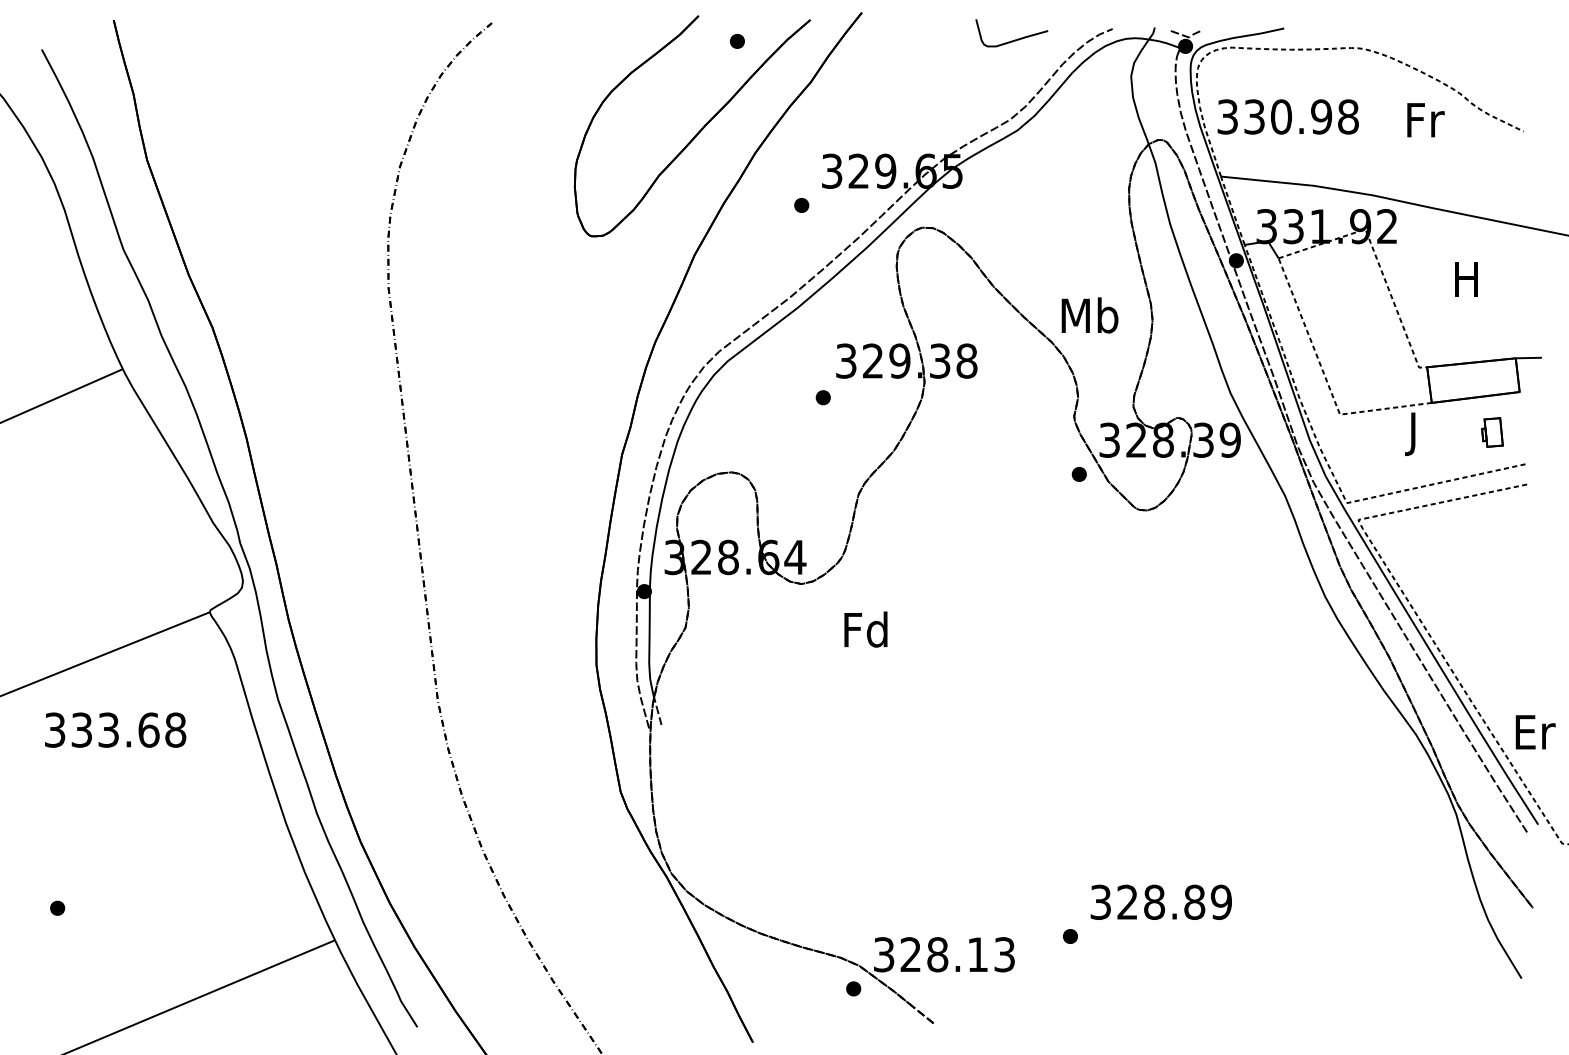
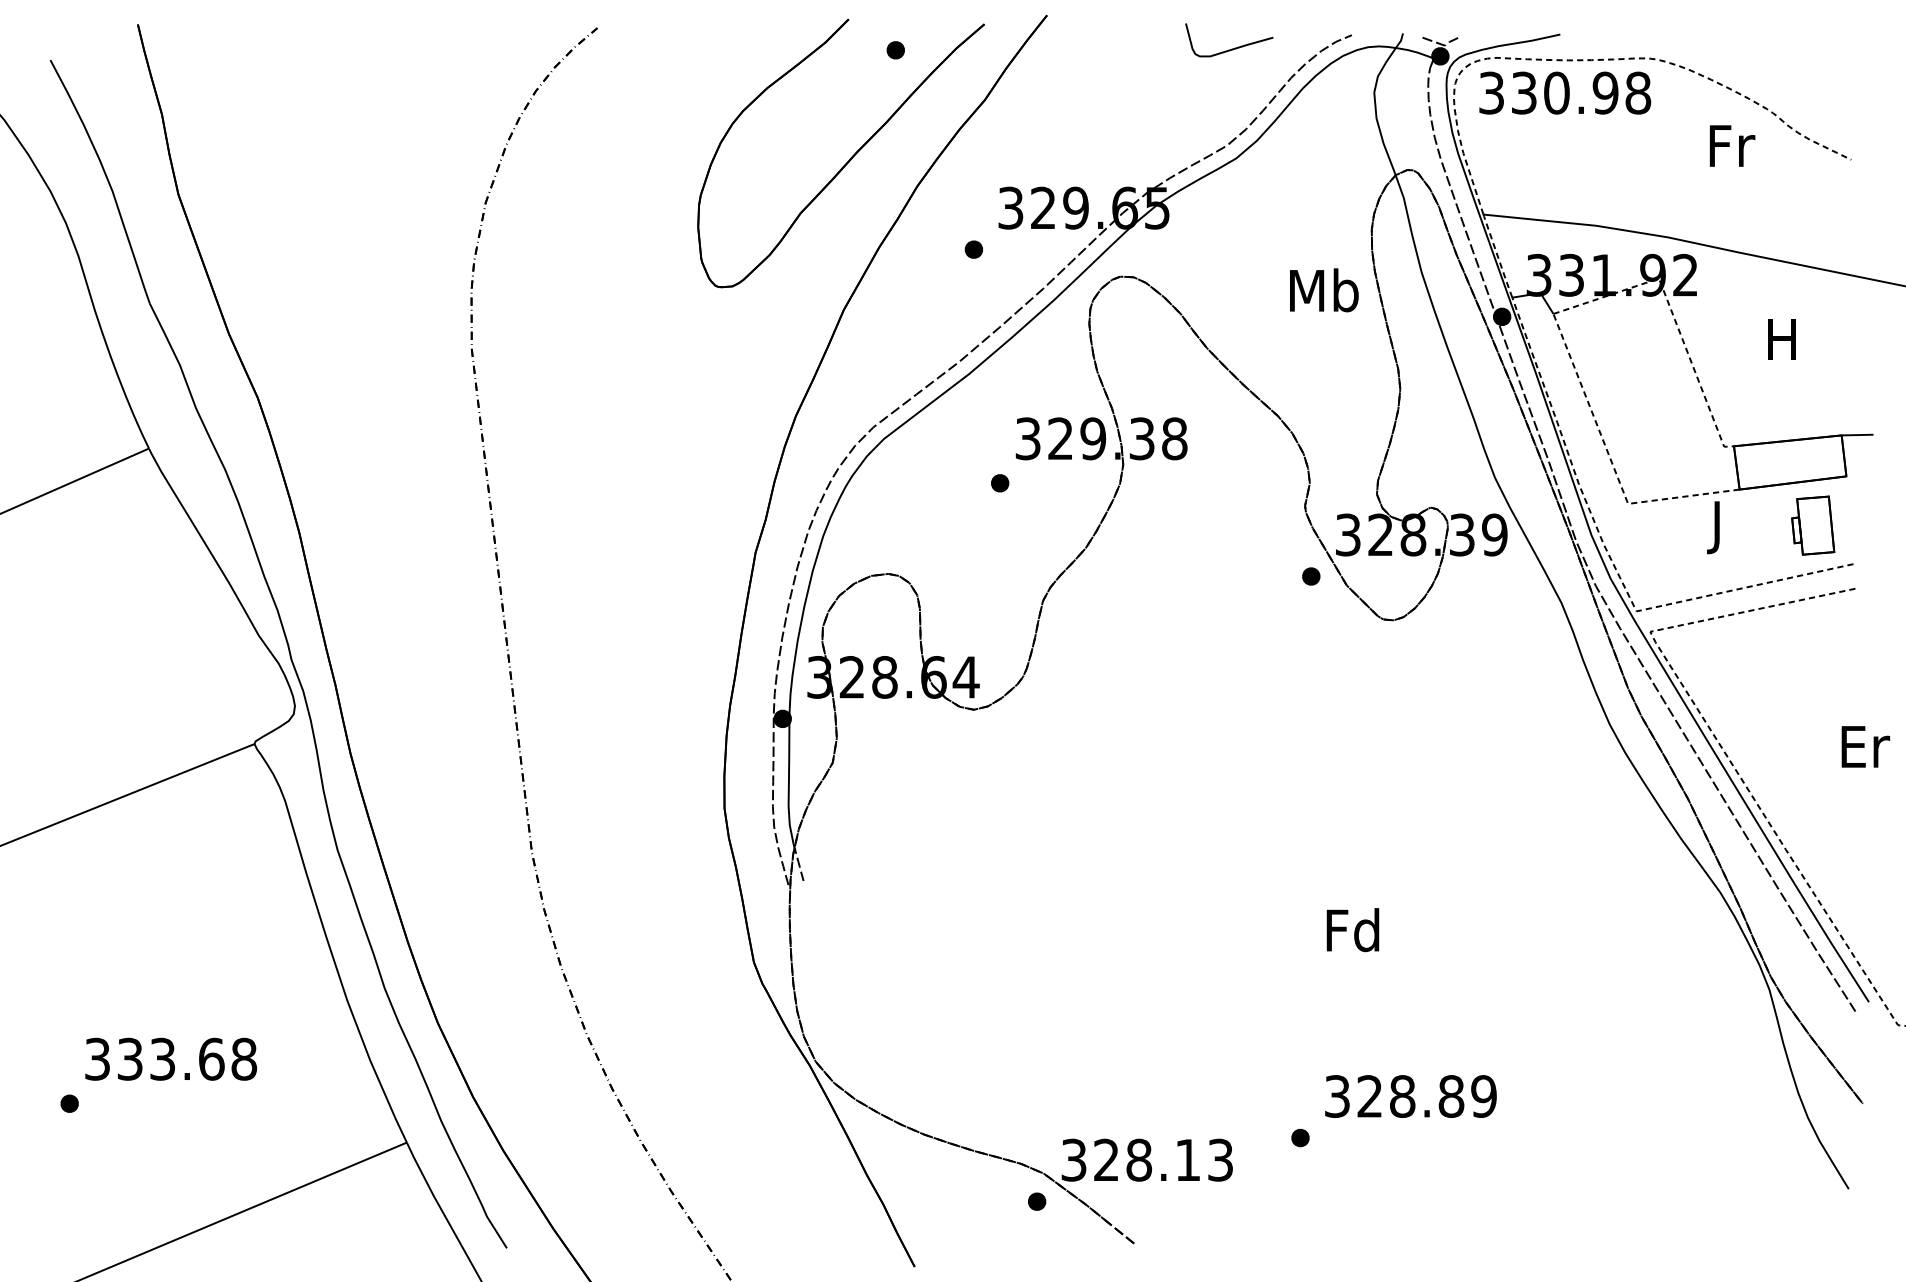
text: (1288, 116) -> (1565, 92), moved
text: (1090, 315) -> (1324, 290), moved
part: (1492, 432) -> (1813, 525), size x1.67
text: (865, 629) -> (1352, 930), moved
text: (115, 729) -> (171, 1058), moved
text: (1535, 731) -> (1865, 746), moved

